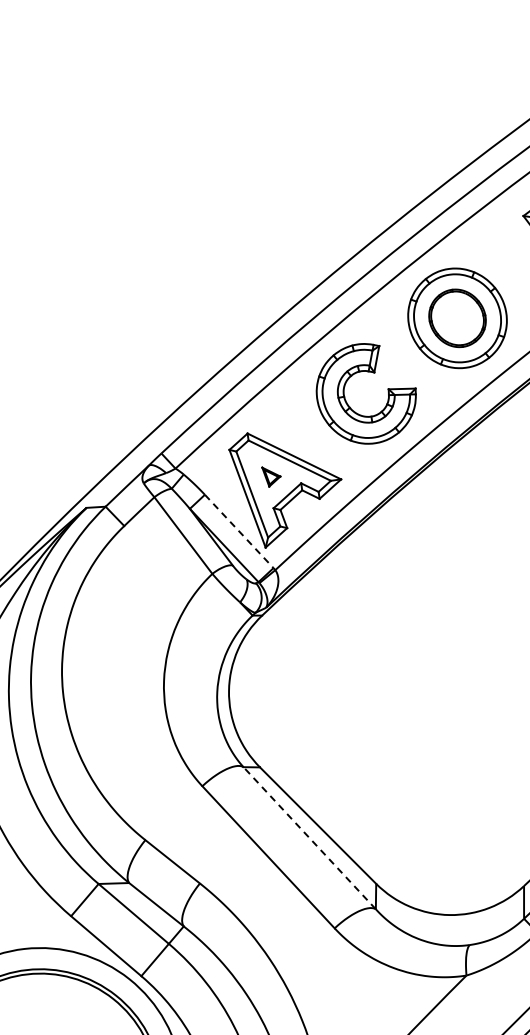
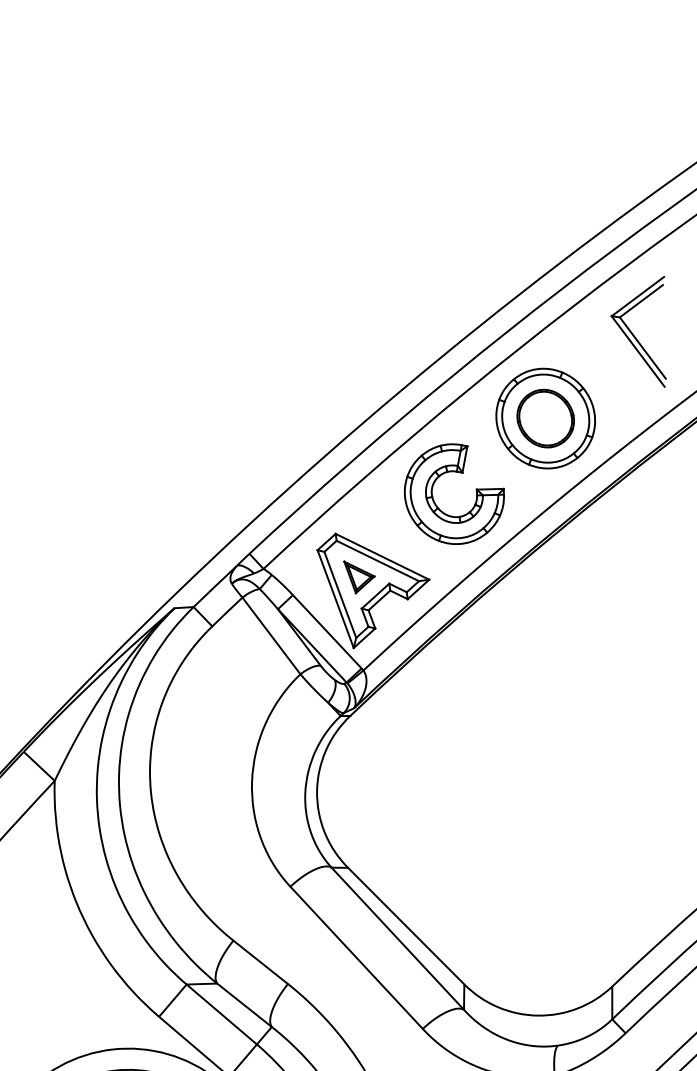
part: (271, 477) -> (359, 577), size x1.67
line: (239, 532) -> (327, 632), dashed -> solid
line: (309, 837) -> (397, 938), dashed -> solid

